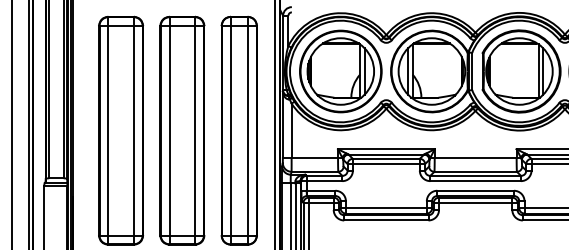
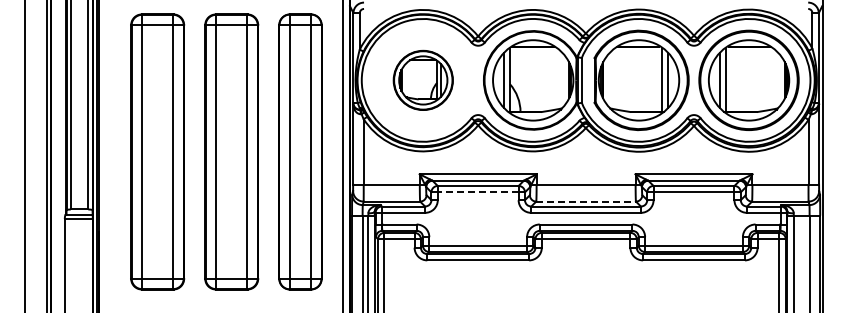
part: (341, 71) -> (423, 80), size x0.6
line: (385, 164) -> (477, 192), solid -> dashed
line: (475, 171) -> (586, 201), solid -> dashed

